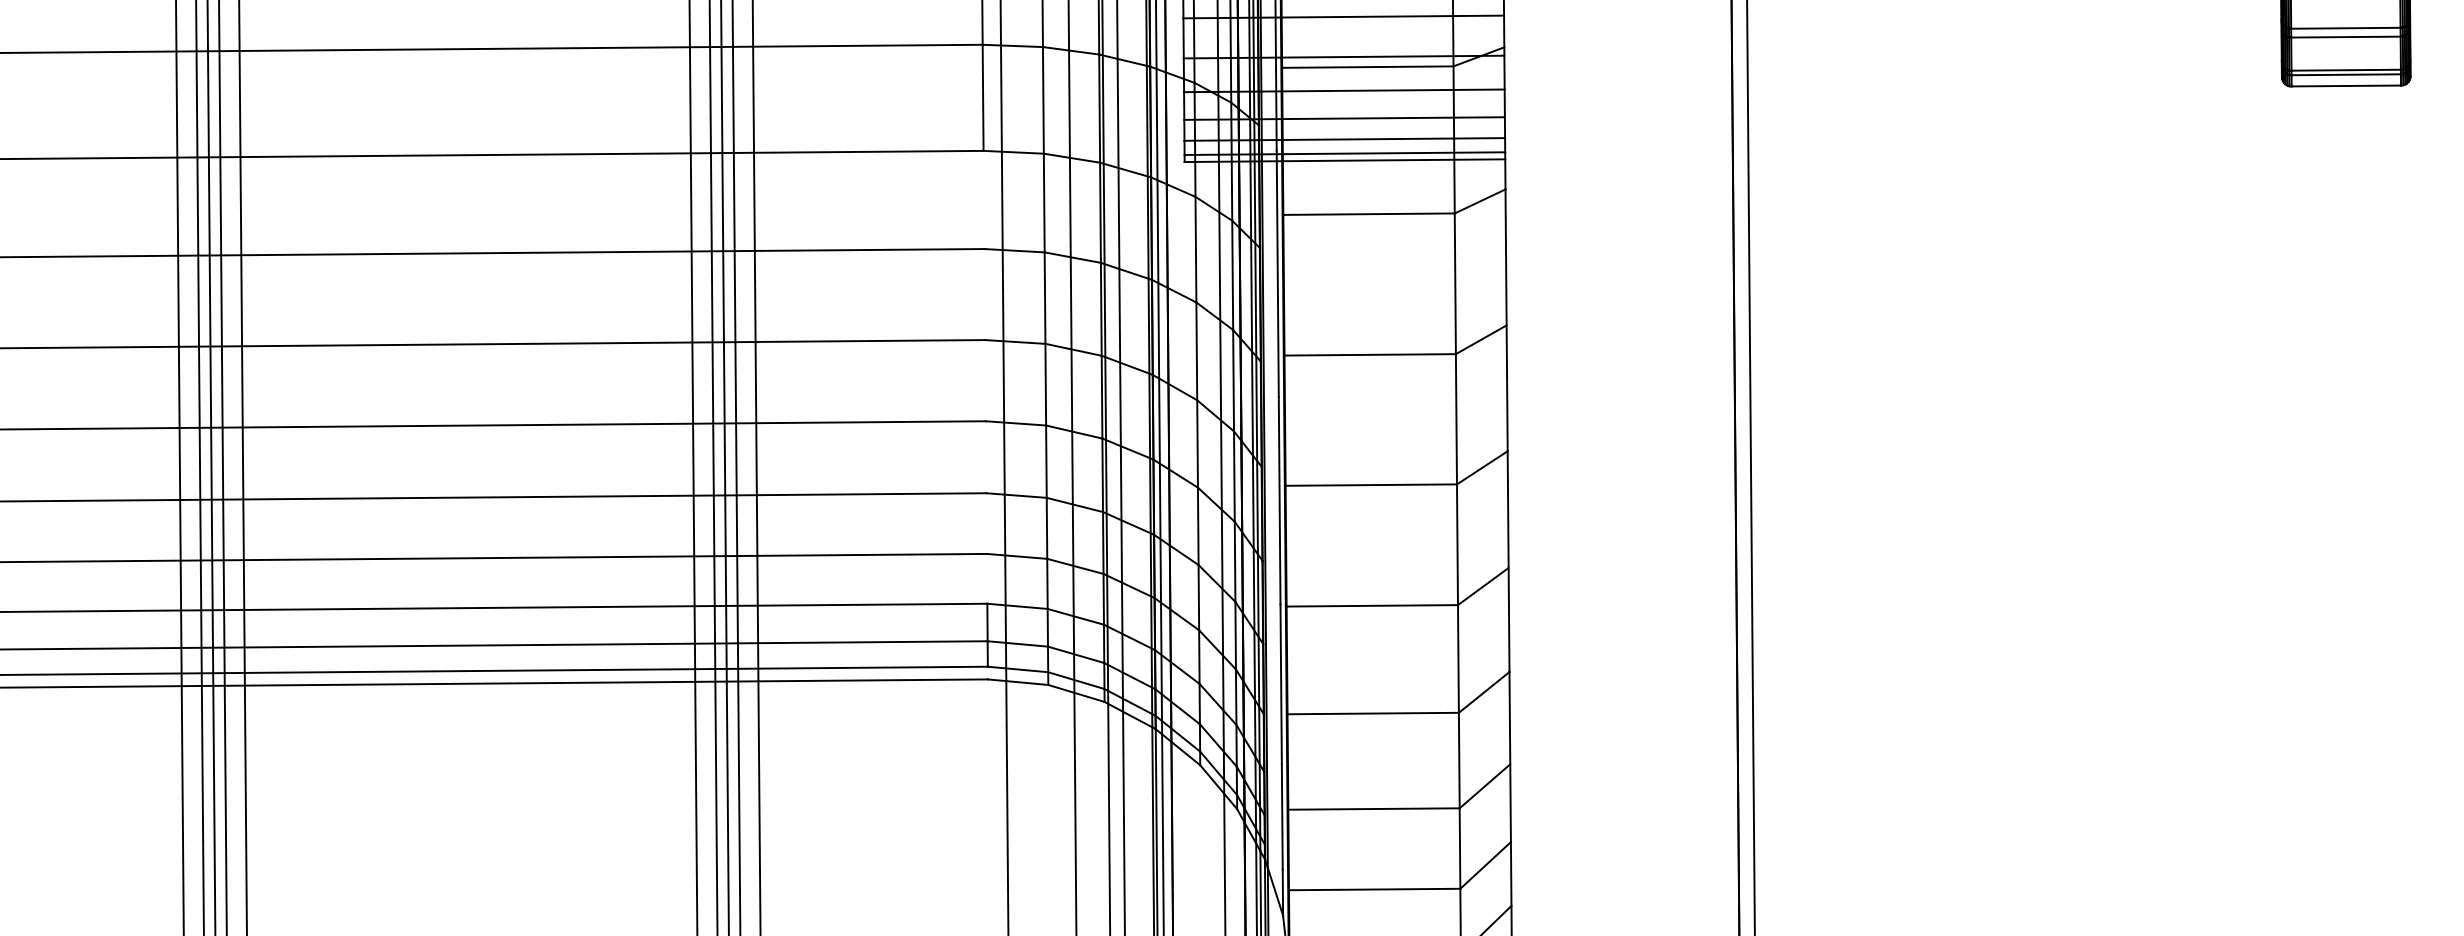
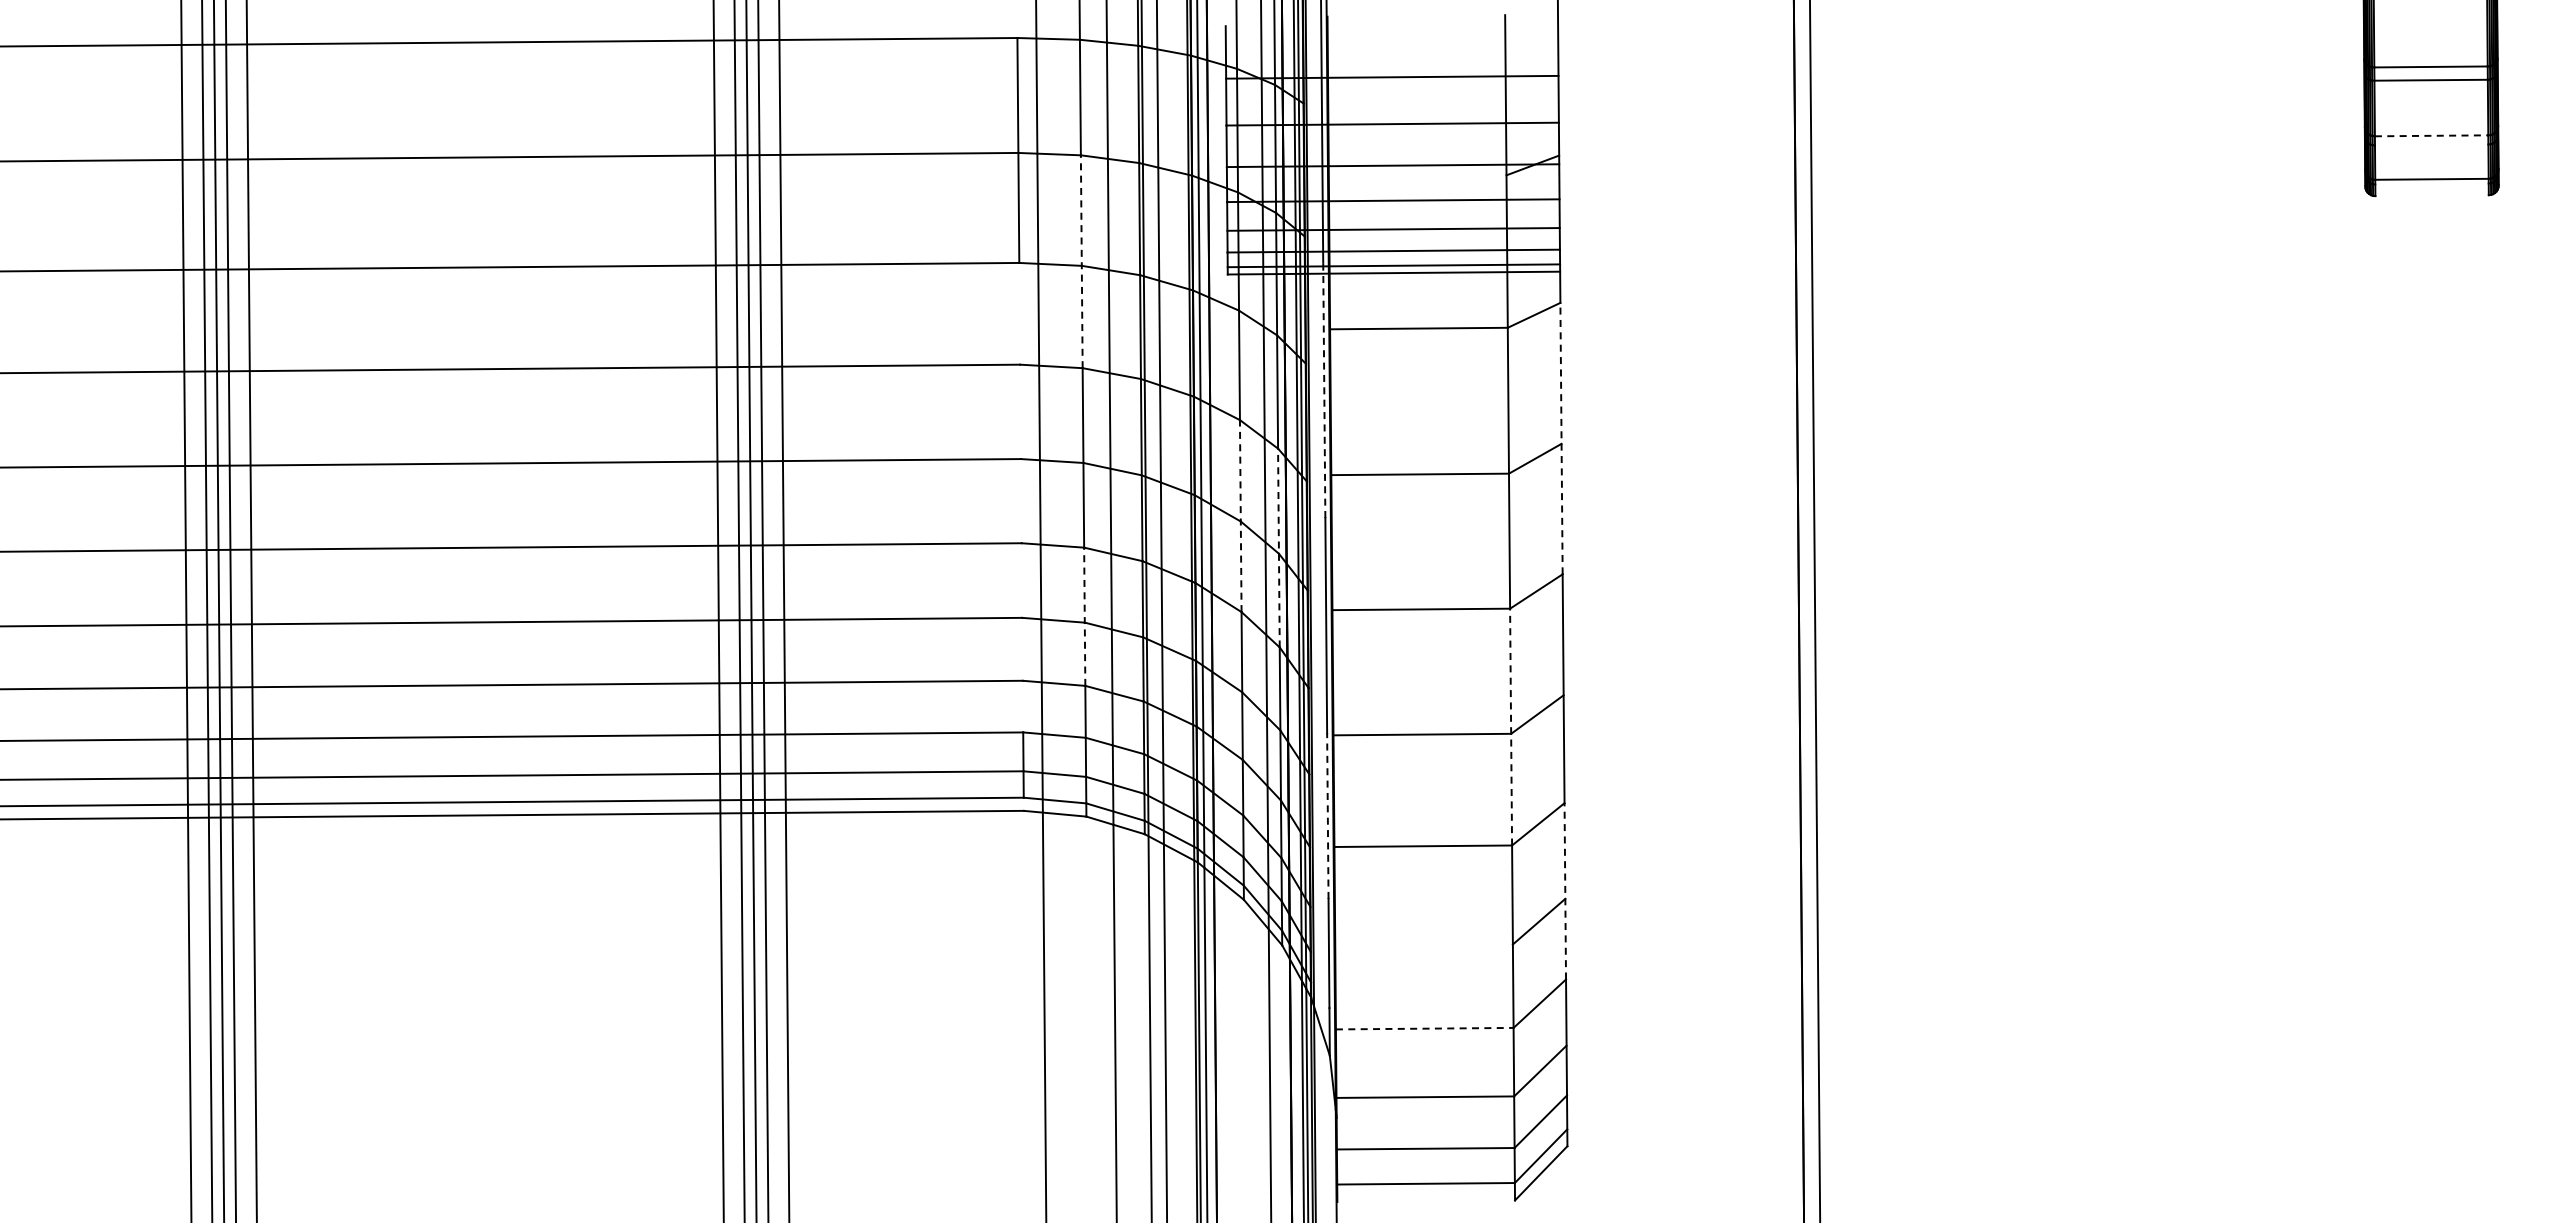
line: (2345, 27) -> (2431, 135), solid -> dashed
line: (2345, 36) -> (2431, 144), removed
line: (1367, 66) -> (1417, 175), removed
line: (2345, 74) -> (2431, 183), removed
line: (2345, 85) -> (2431, 195), removed
line: (1043, 149) -> (1081, 261), solid -> dashed
line: (1277, 273) -> (1324, 390), solid -> dashed
line: (1506, 320) -> (1561, 438), solid -> dashed
line: (1196, 395) -> (1240, 516), solid -> dashed
line: (1233, 425) -> (1278, 547), solid -> dashed
line: (1046, 491) -> (1084, 616), solid -> dashed
line: (1458, 598) -> (1511, 726), solid -> dashed
line: (1280, 684) -> (1327, 816), solid -> dashed
line: (1510, 756) -> (1565, 890), solid -> dashed
line: (1373, 808) -> (1423, 944), removed
line: (1374, 889) -> (1424, 1028), solid -> dashed

